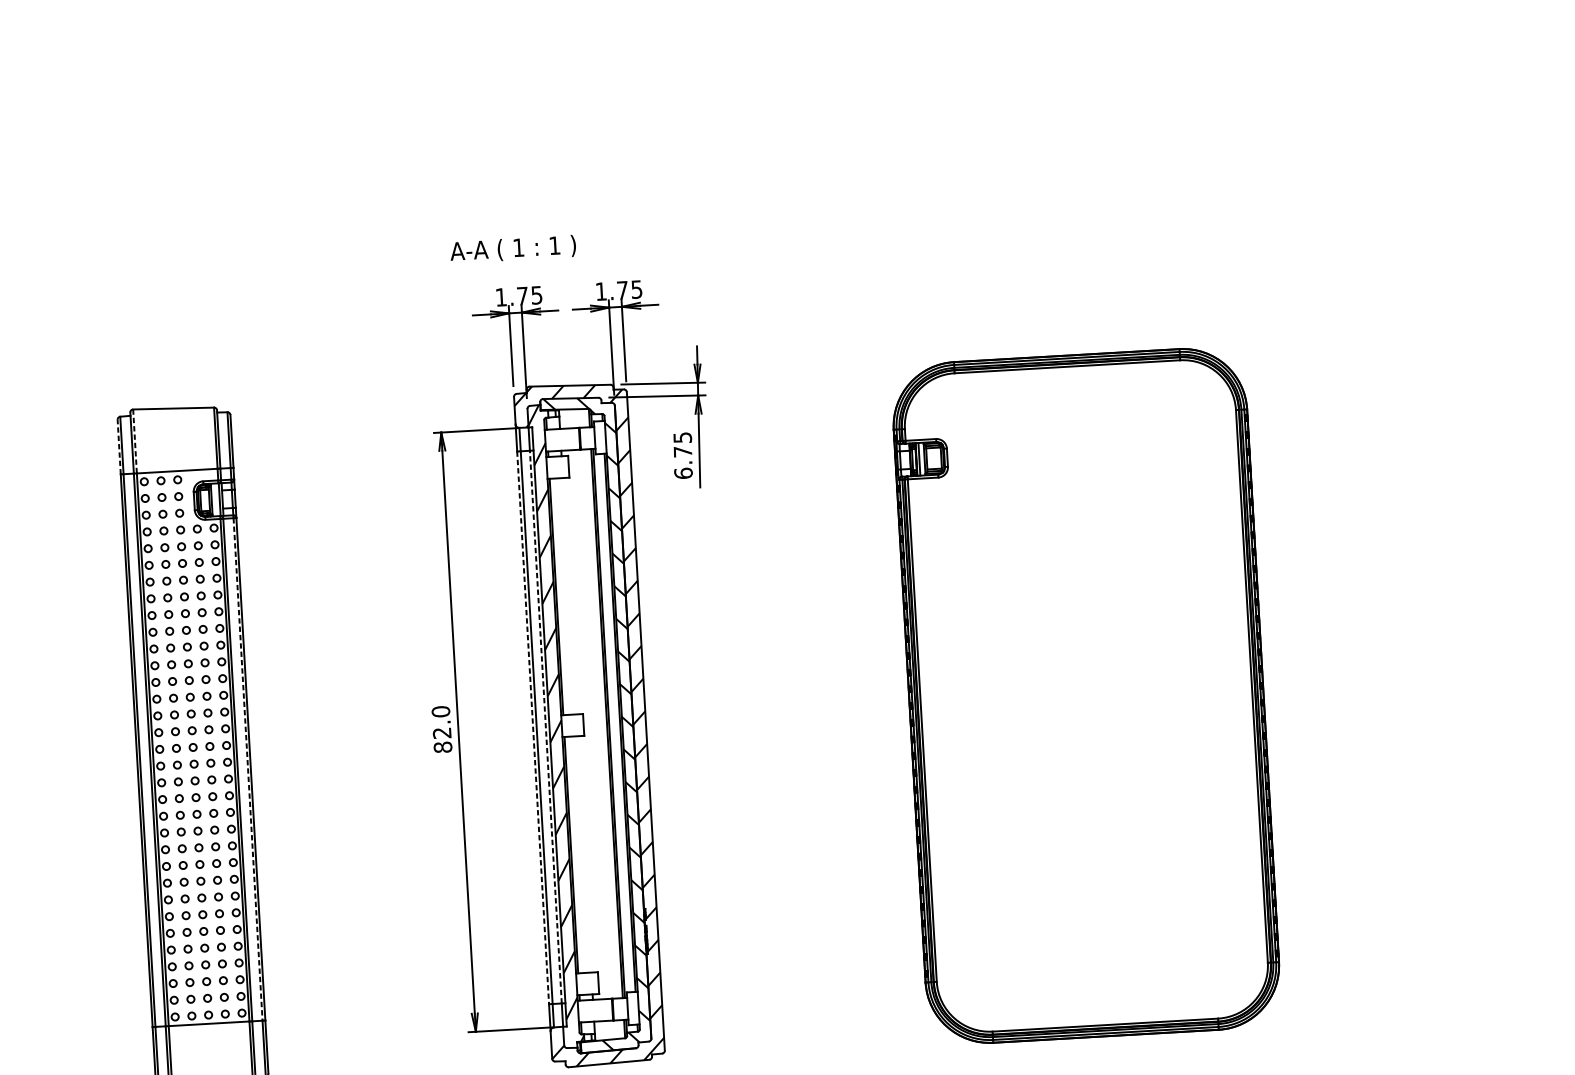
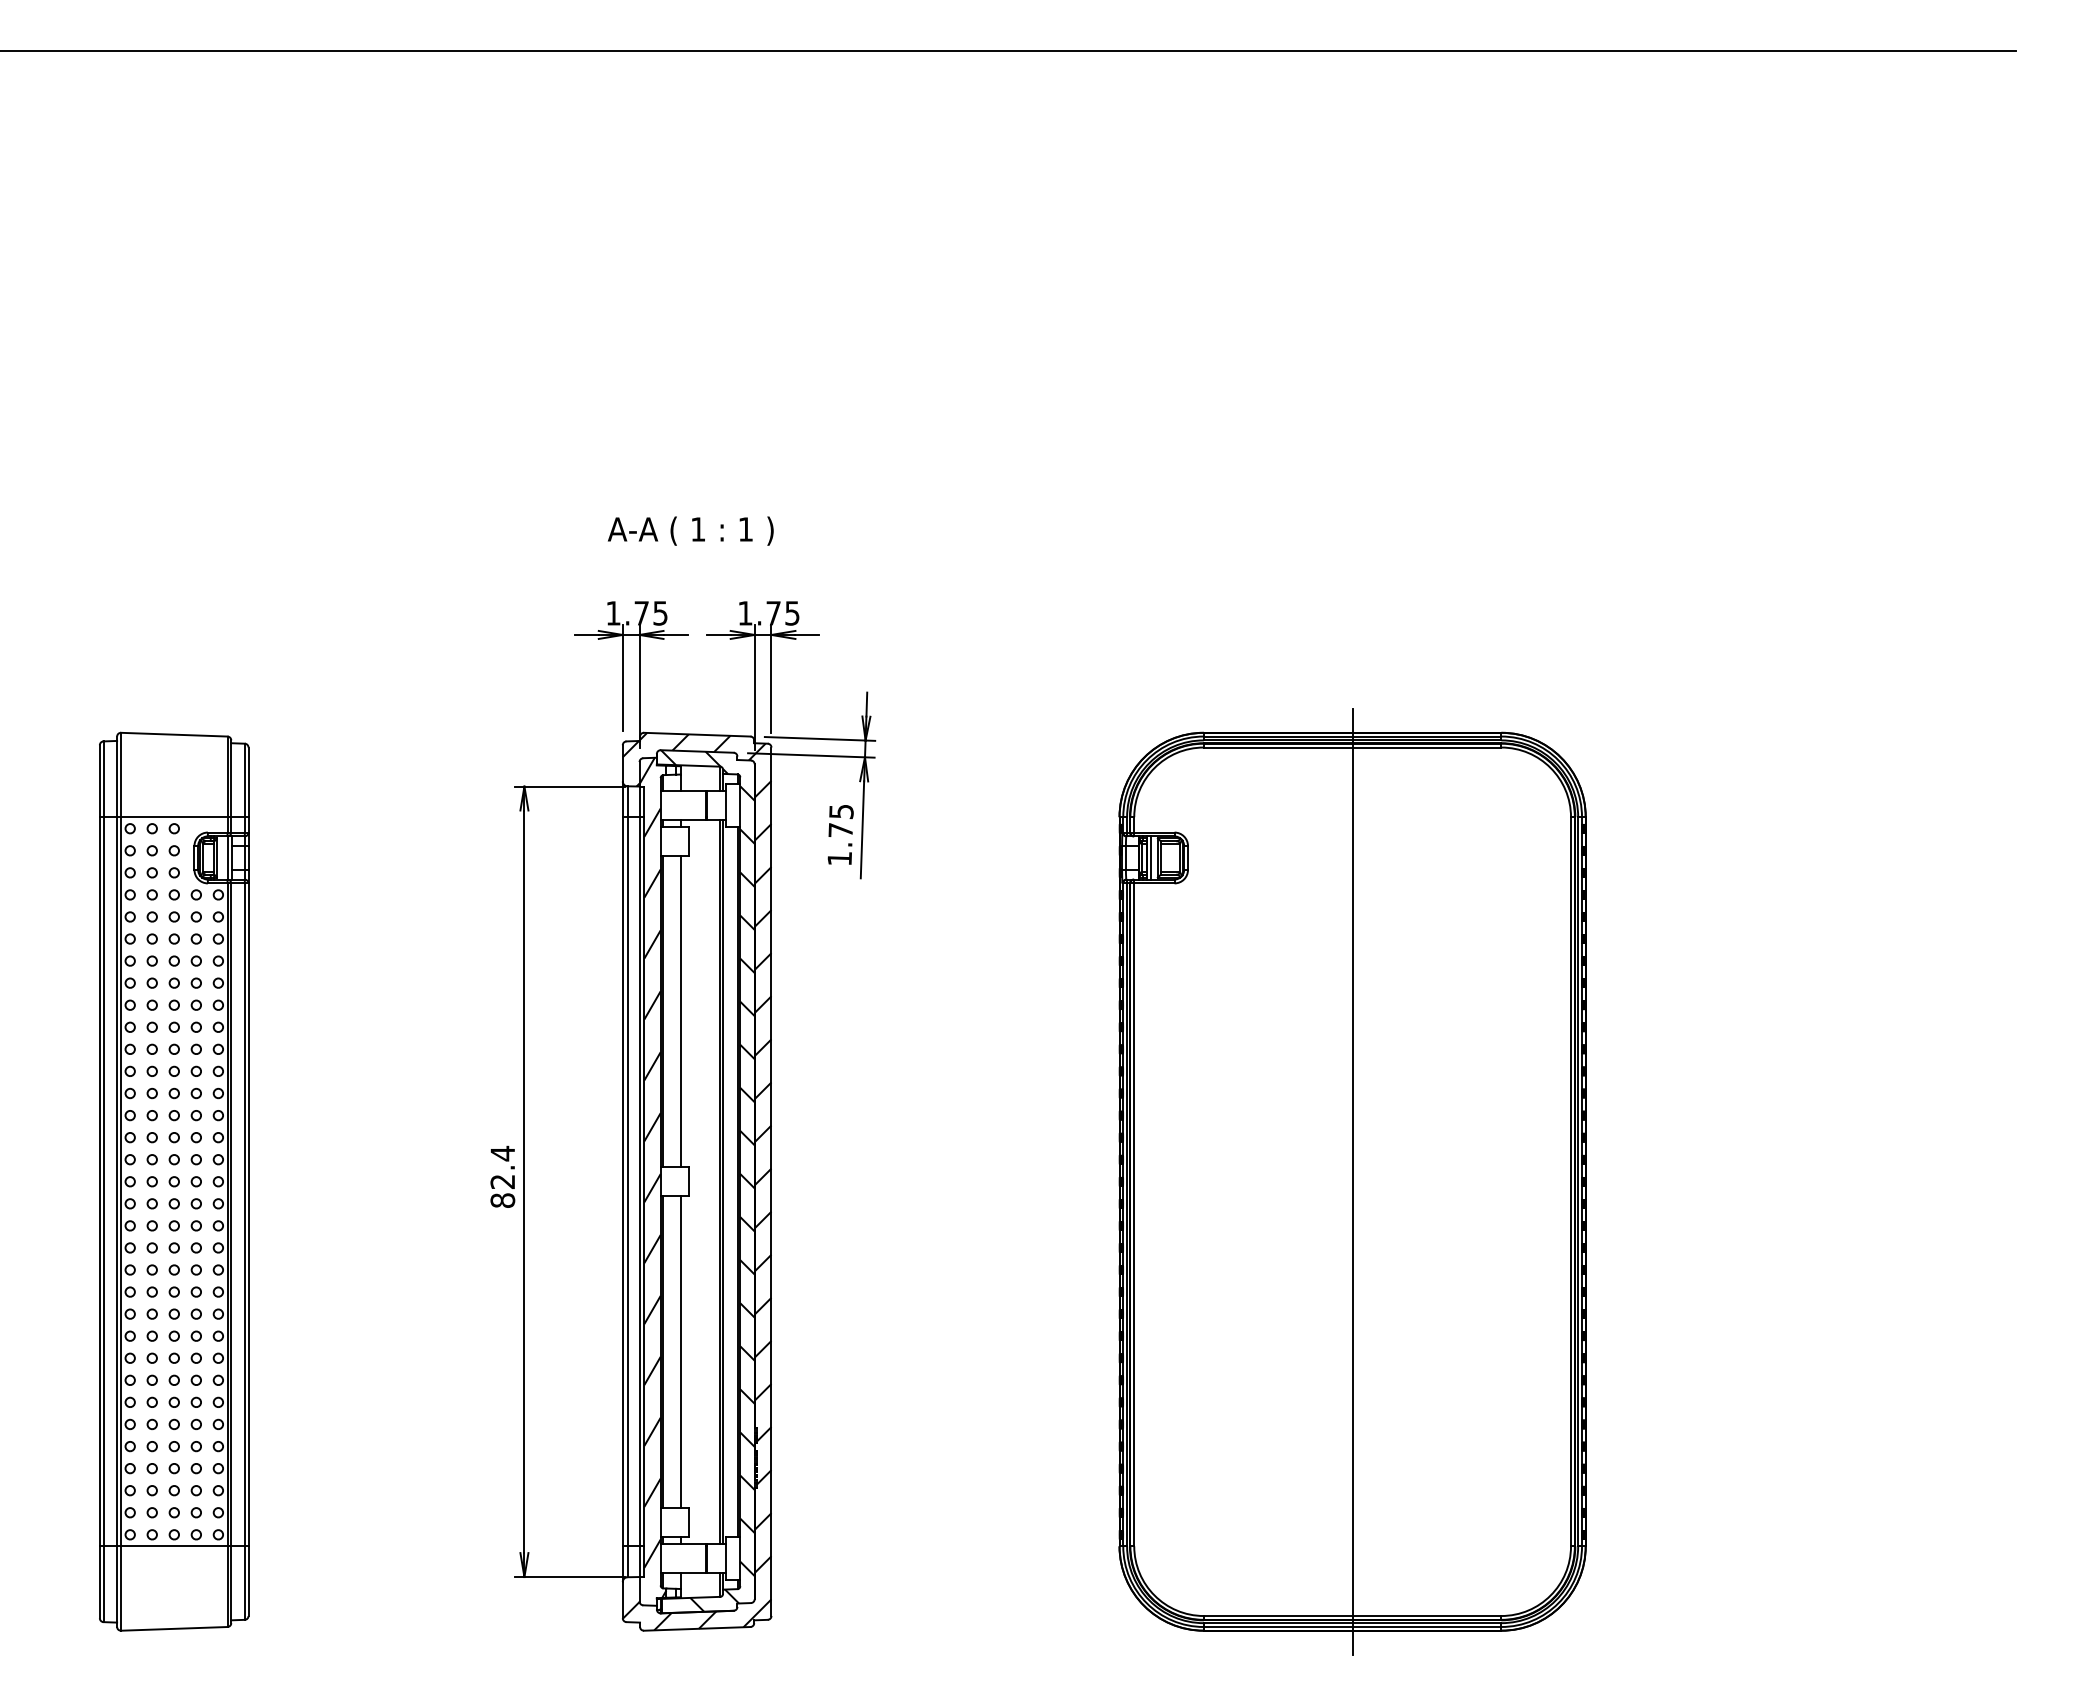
text: (512, 248) -> (690, 530), moved
line: (135, 441) -> (121, 775), dashed -> solid
line: (118, 447) -> (99, 781), dashed -> solid
text: (683, 473) -> (839, 858), 6.75 -> 1.75
line: (569, 596) -> (680, 1011), added
line: (1086, 695) -> (1352, 1181), added
text: (440, 711) -> (502, 1153), 82.0 -> 82.4
line: (545, 726) -> (639, 1181), dashed -> solid
line: (532, 727) -> (622, 1181), dashed -> solid
line: (247, 769) -> (244, 1215), dashed -> solid
line: (584, 854) -> (680, 1351), added

